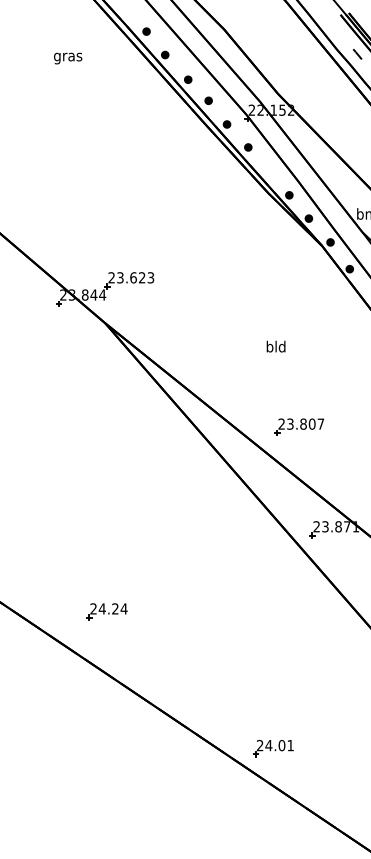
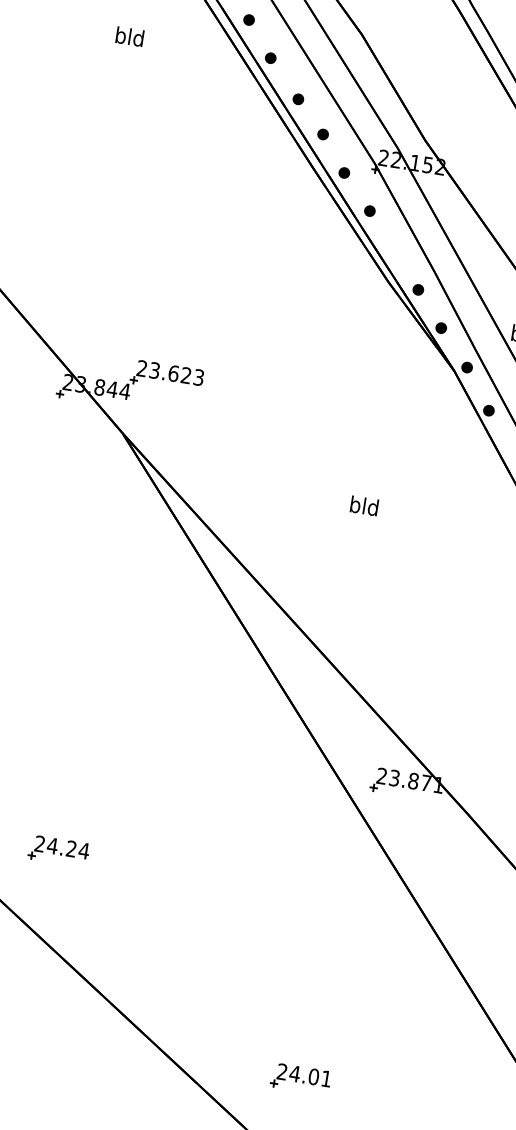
text: (68, 56) -> (130, 38), gras -> bld
part: (298, 426) -> (378, 626), removed
part: (273, 748) -> (300, 1079), moved

